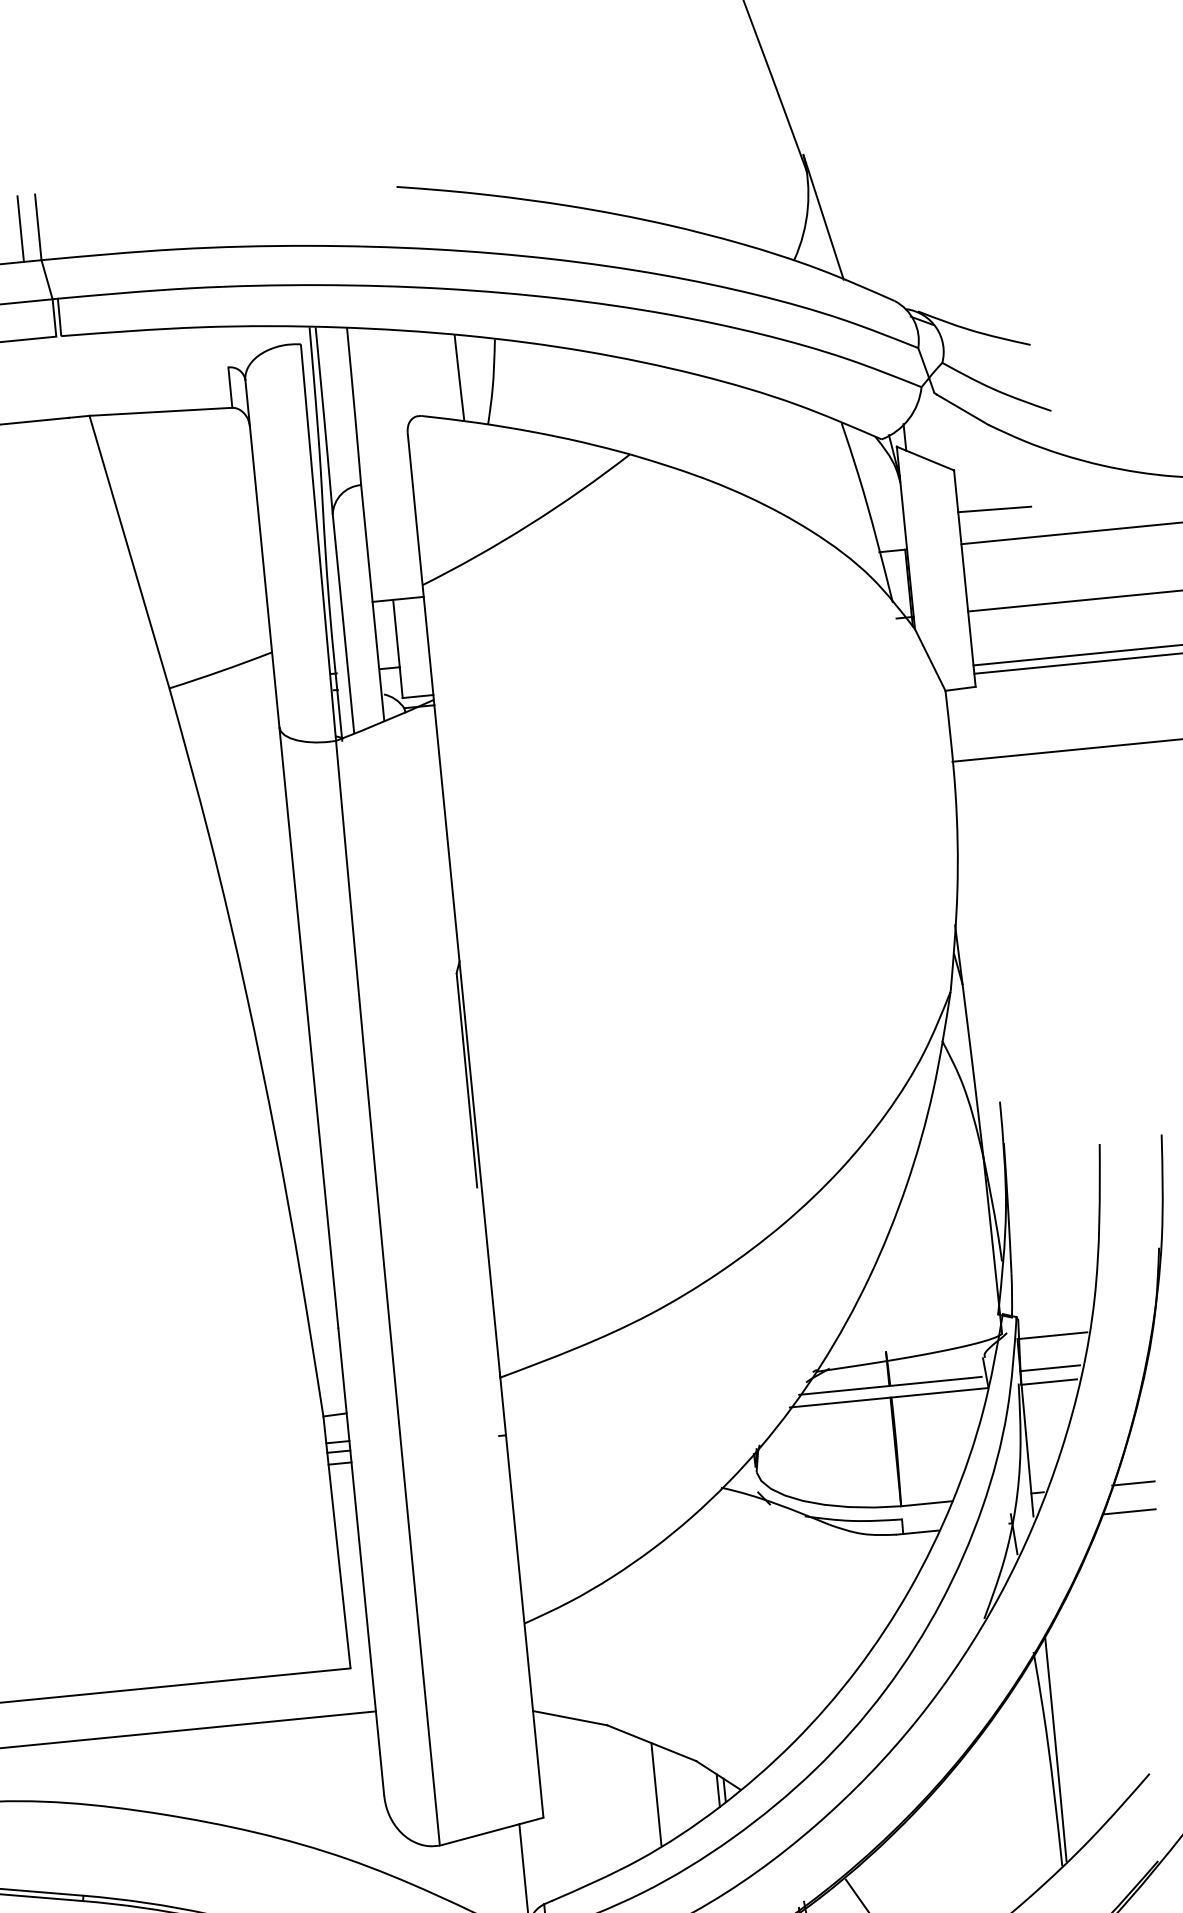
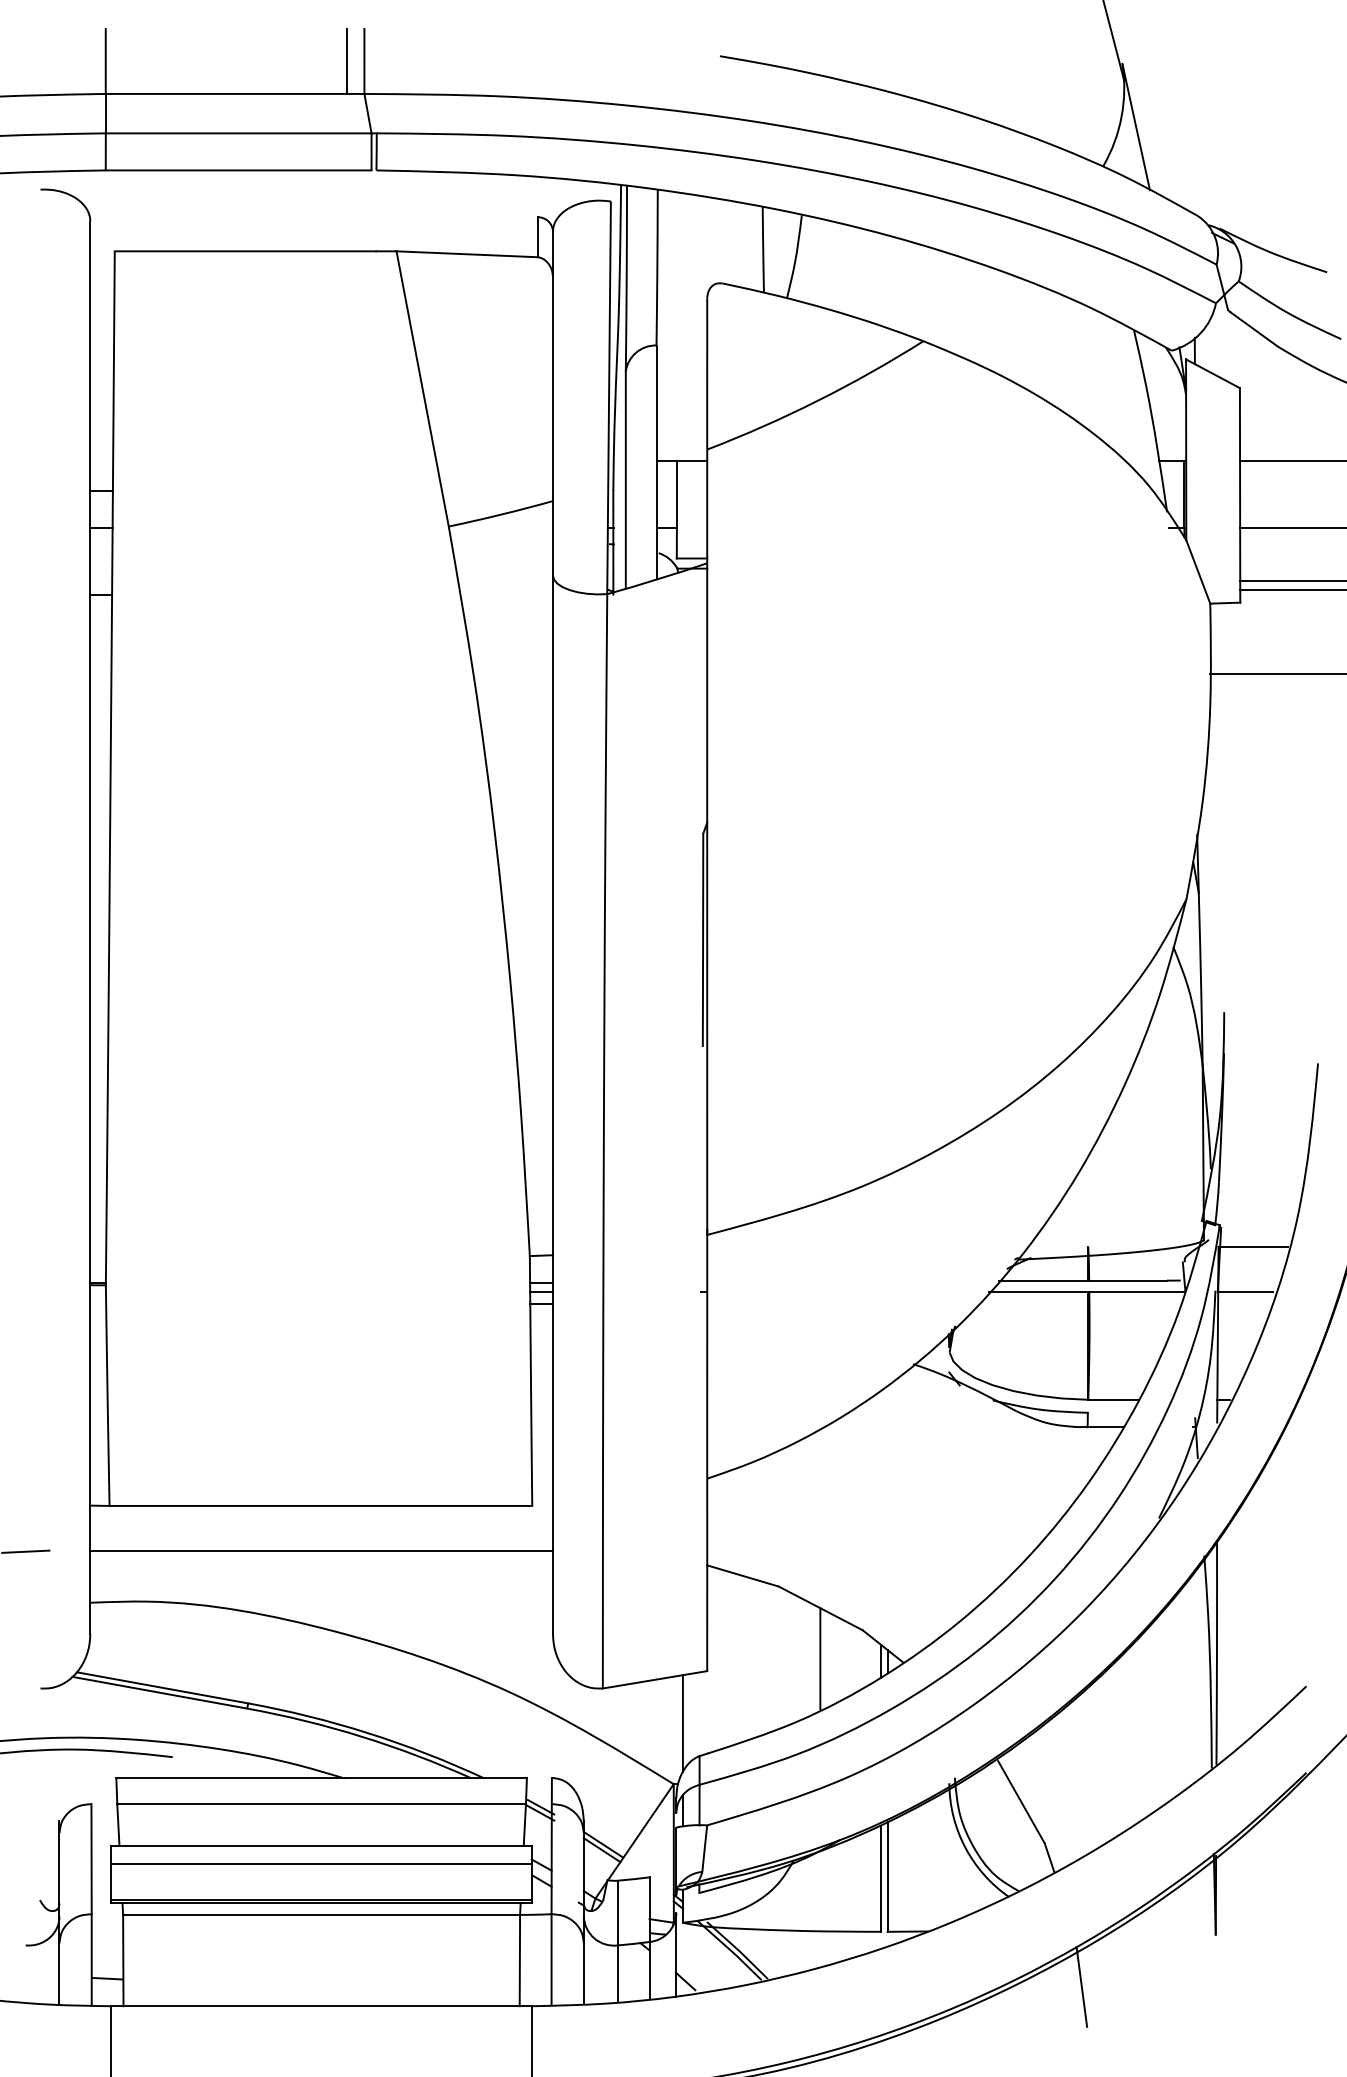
line: (994, 509) -> (1275, 430), removed
line: (1049, 1368) -> (1247, 1278), removed
line: (1133, 1483) -> (1318, 1399), removed
line: (1129, 1512) -> (1311, 1427), removed

